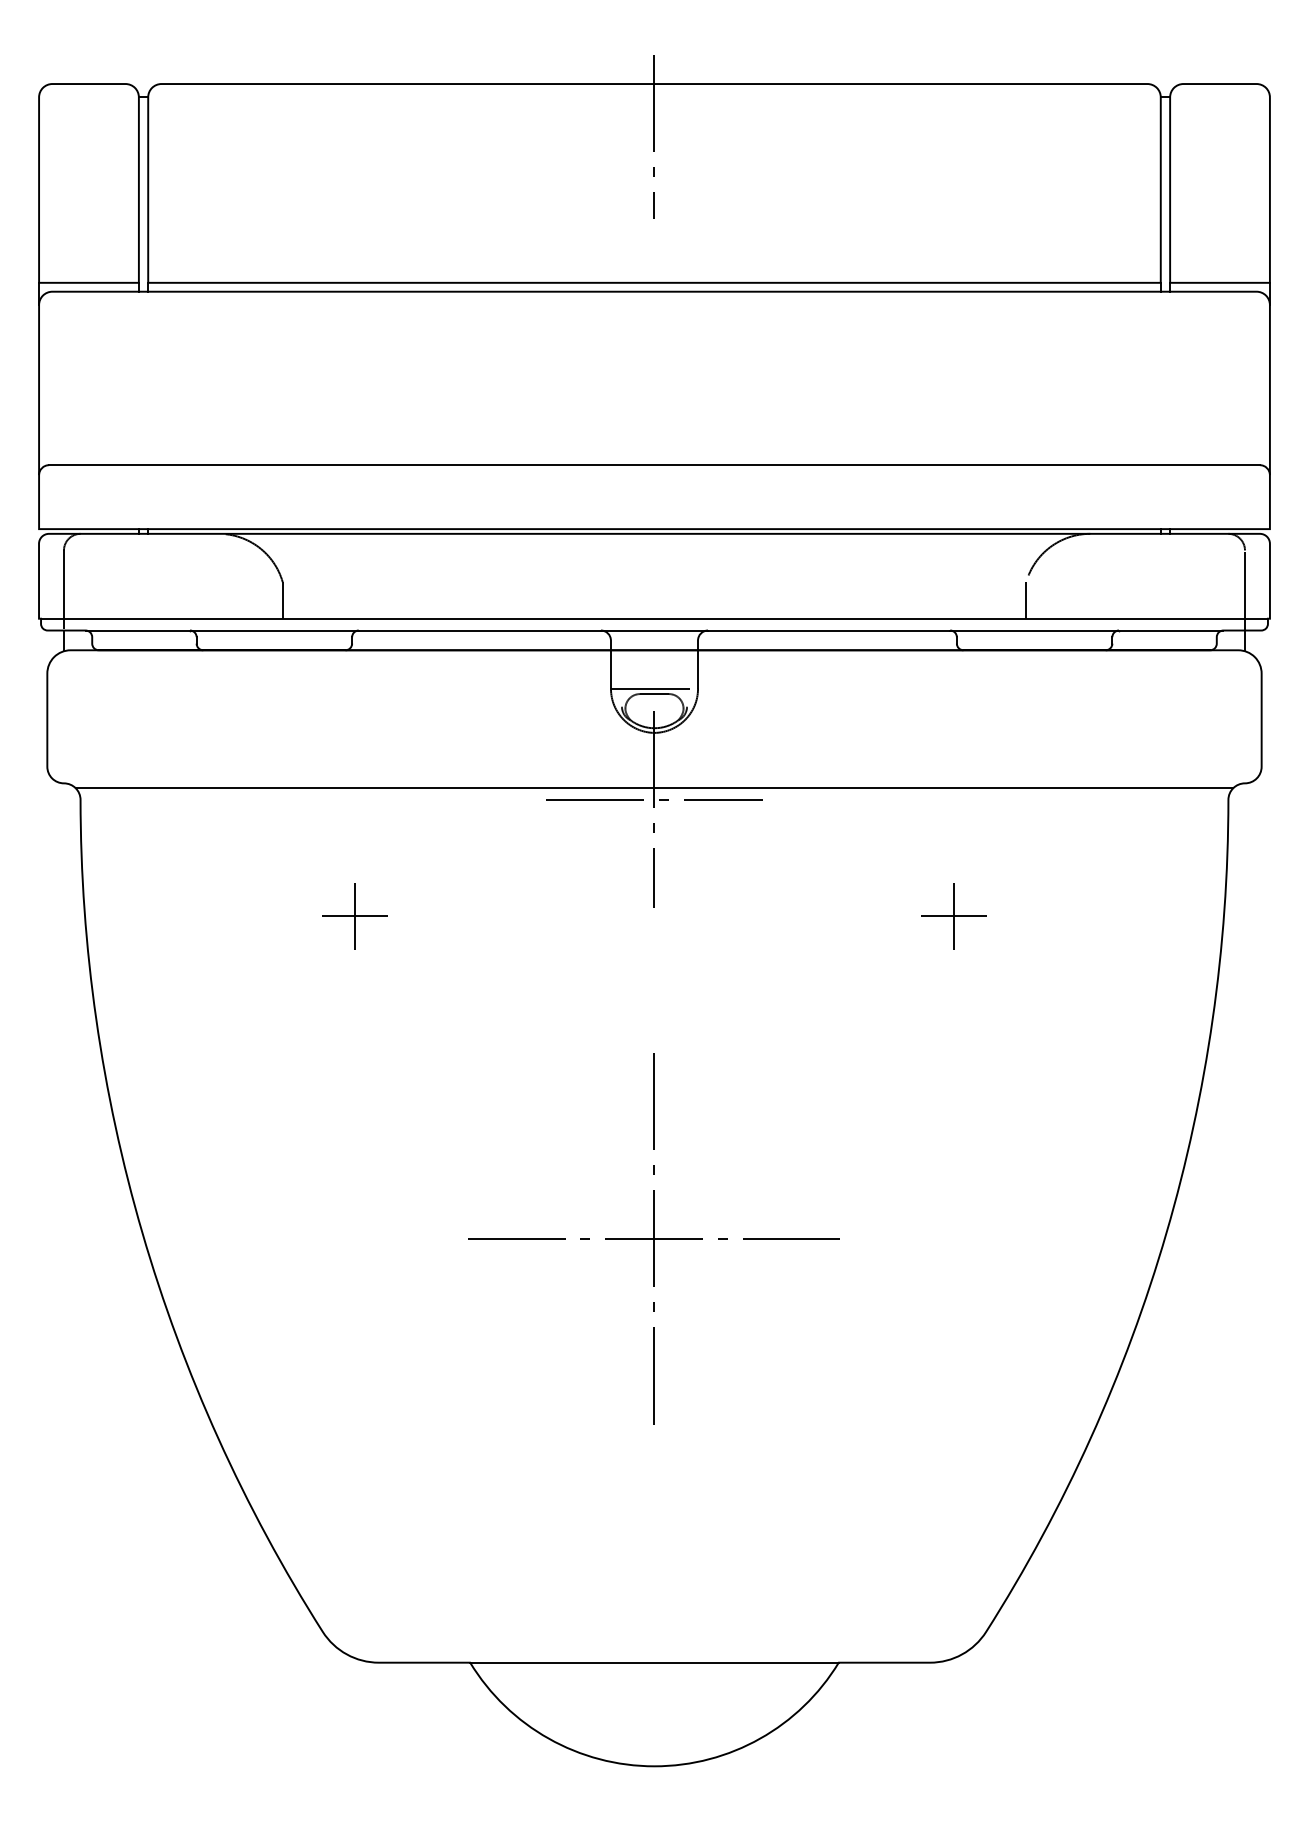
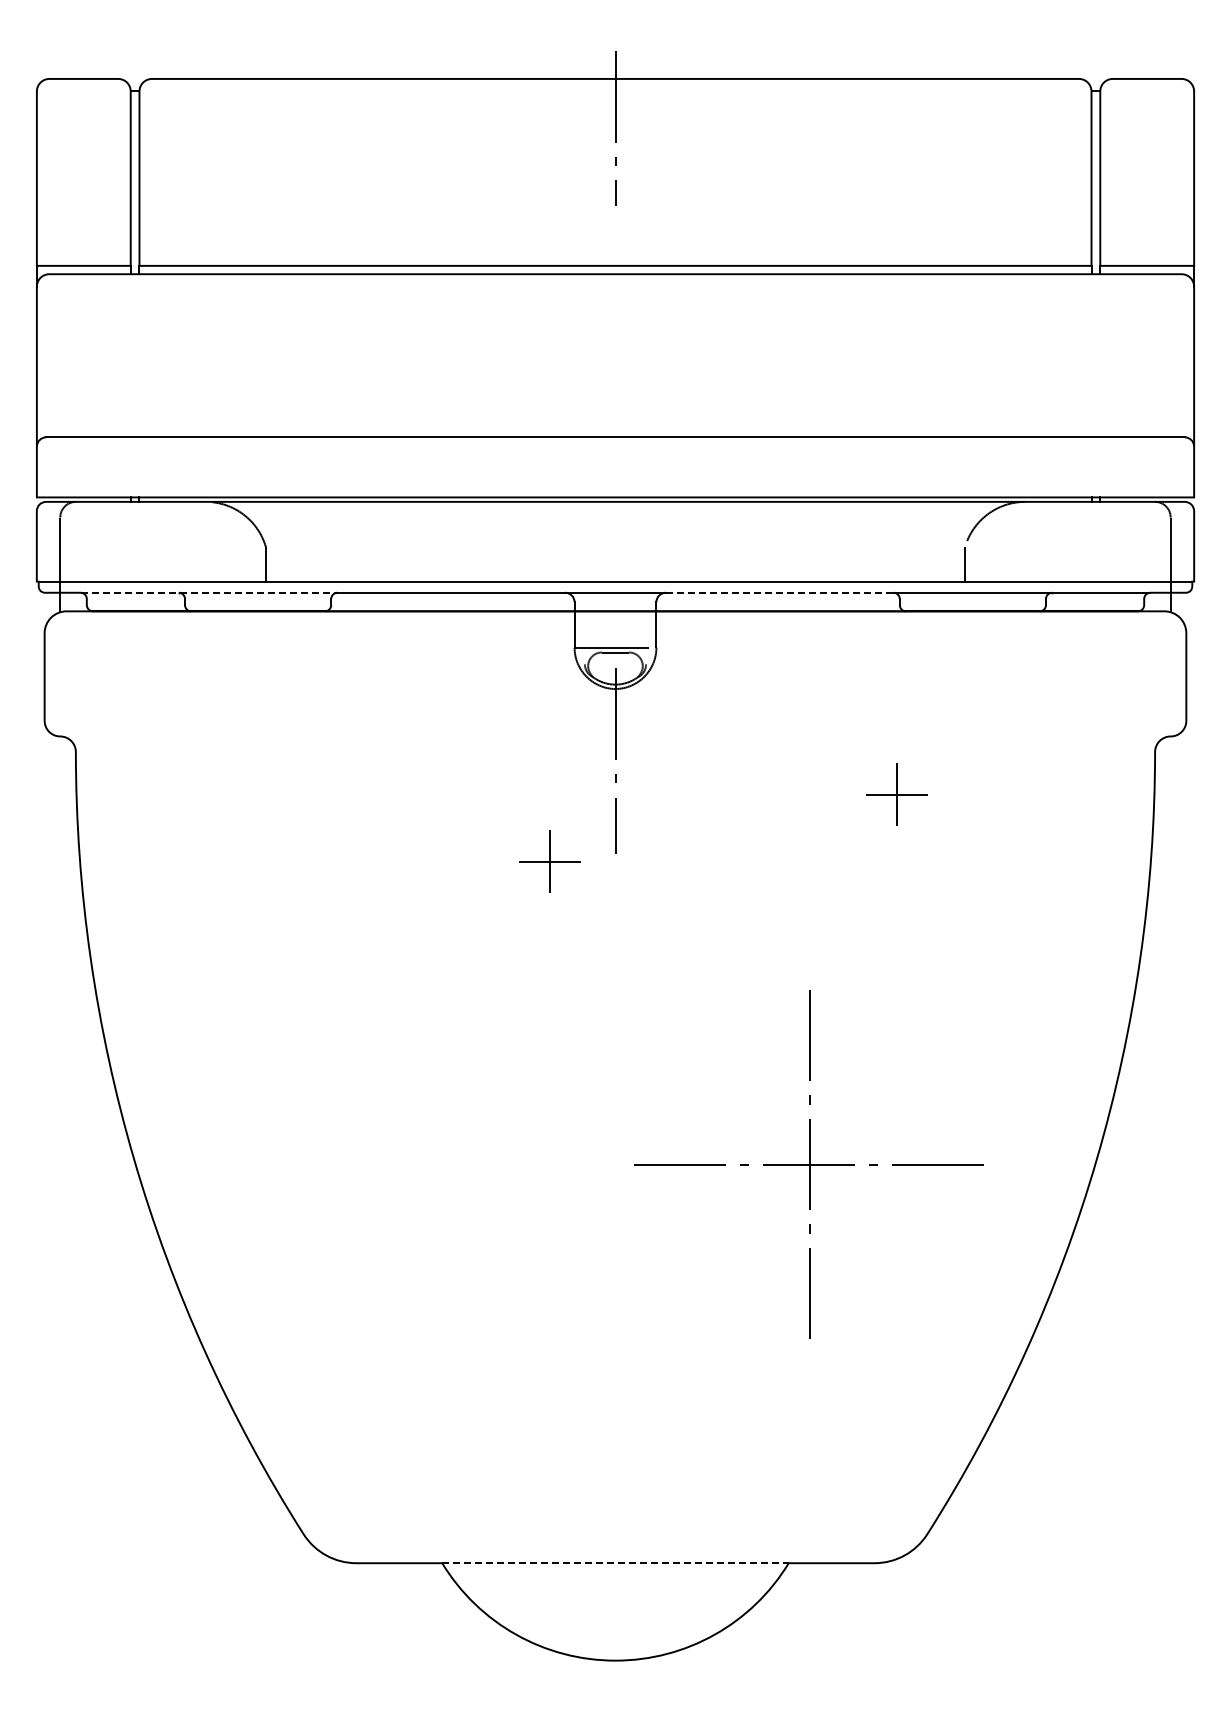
line: (222, 630) -> (209, 592), solid -> dashed
line: (828, 630) -> (779, 592), solid -> dashed
line: (654, 788) -> (615, 741), removed
line: (654, 800) -> (615, 752), removed
part: (354, 916) -> (549, 861), moved
part: (953, 916) -> (896, 794), moved
part: (653, 1238) -> (808, 1164), moved
line: (654, 1662) -> (615, 1563), solid -> dashed

